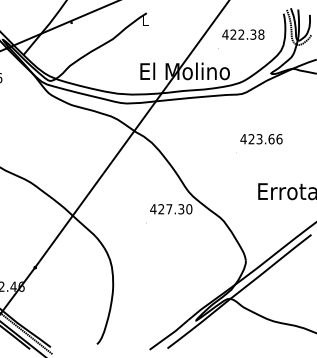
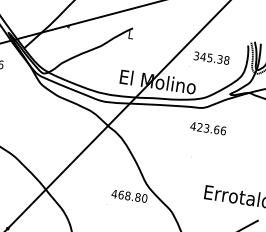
text: (233, 34) -> (203, 56), 422.38 -> 345.38
text: (261, 139) -> (208, 128), moved
text: (171, 209) -> (129, 196), 427.30 -> 468.80

